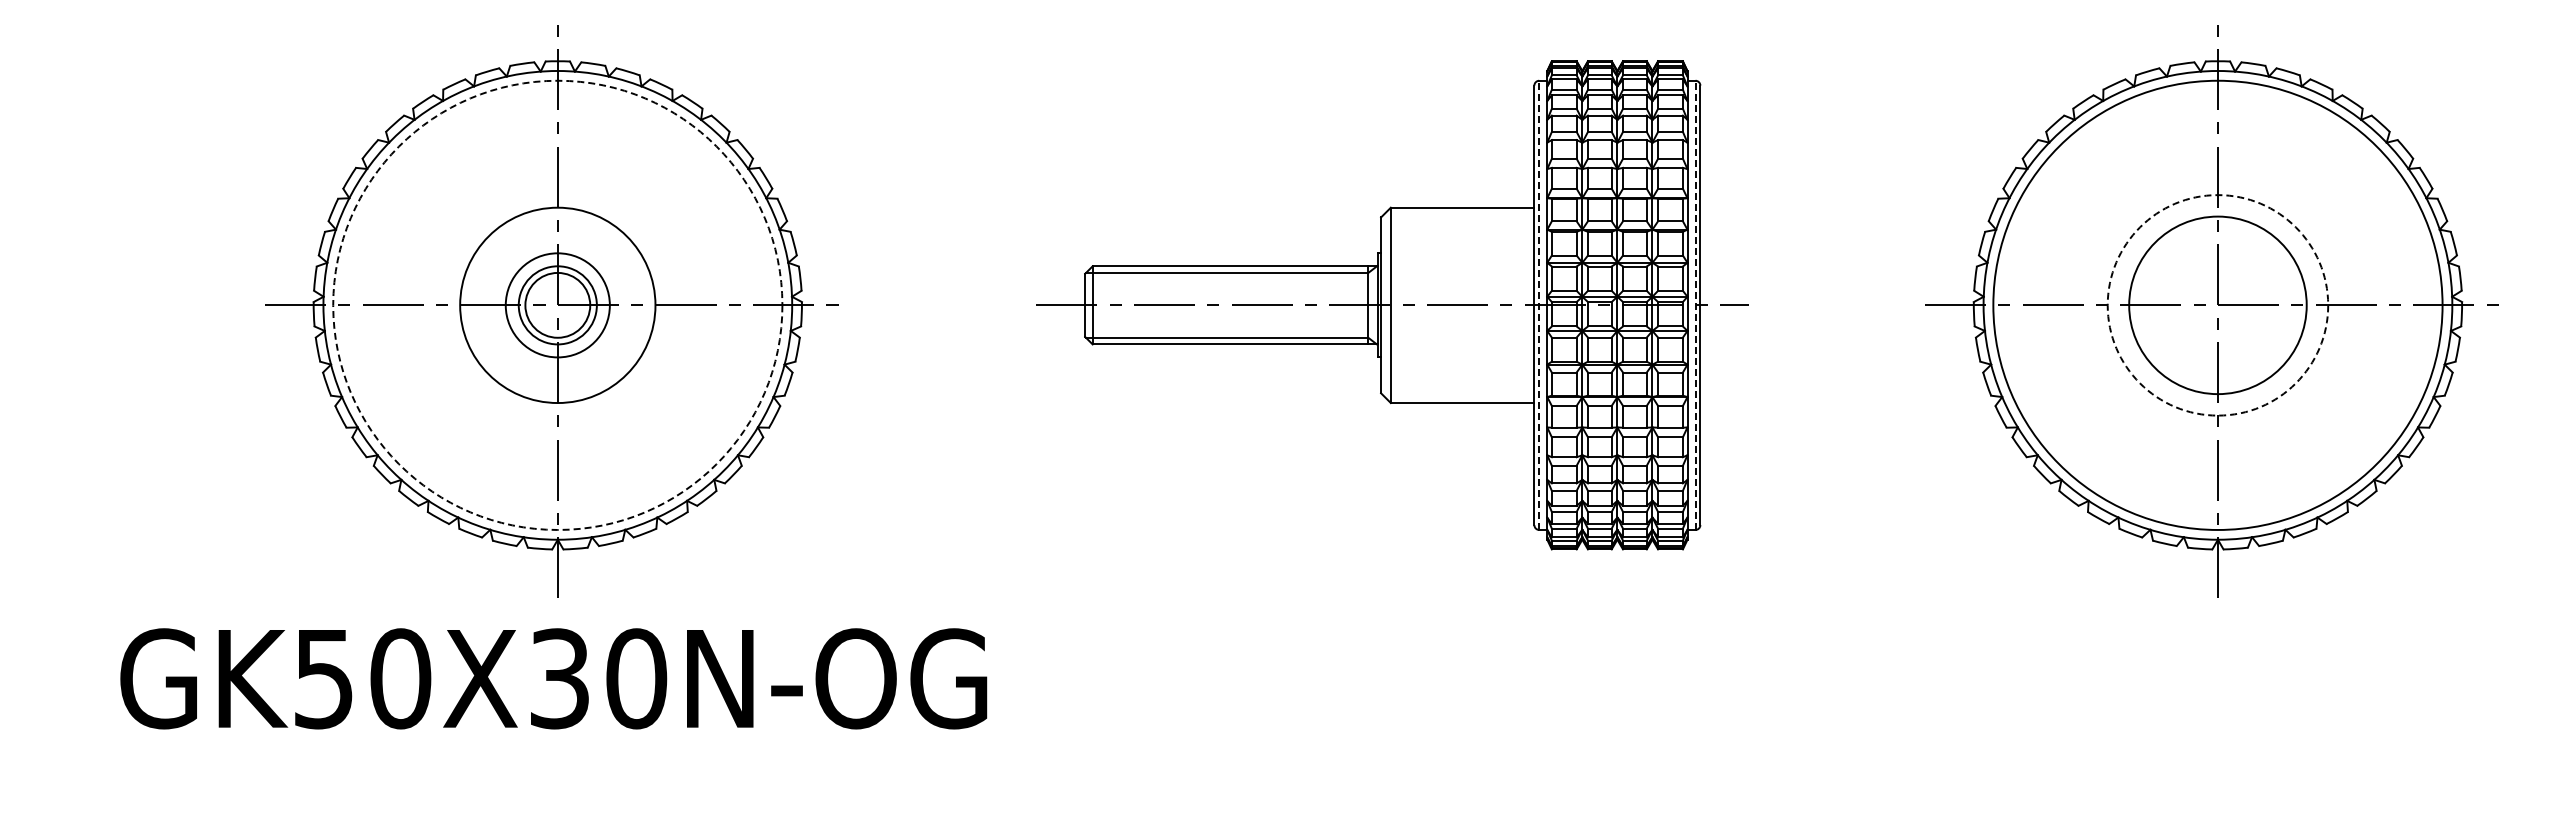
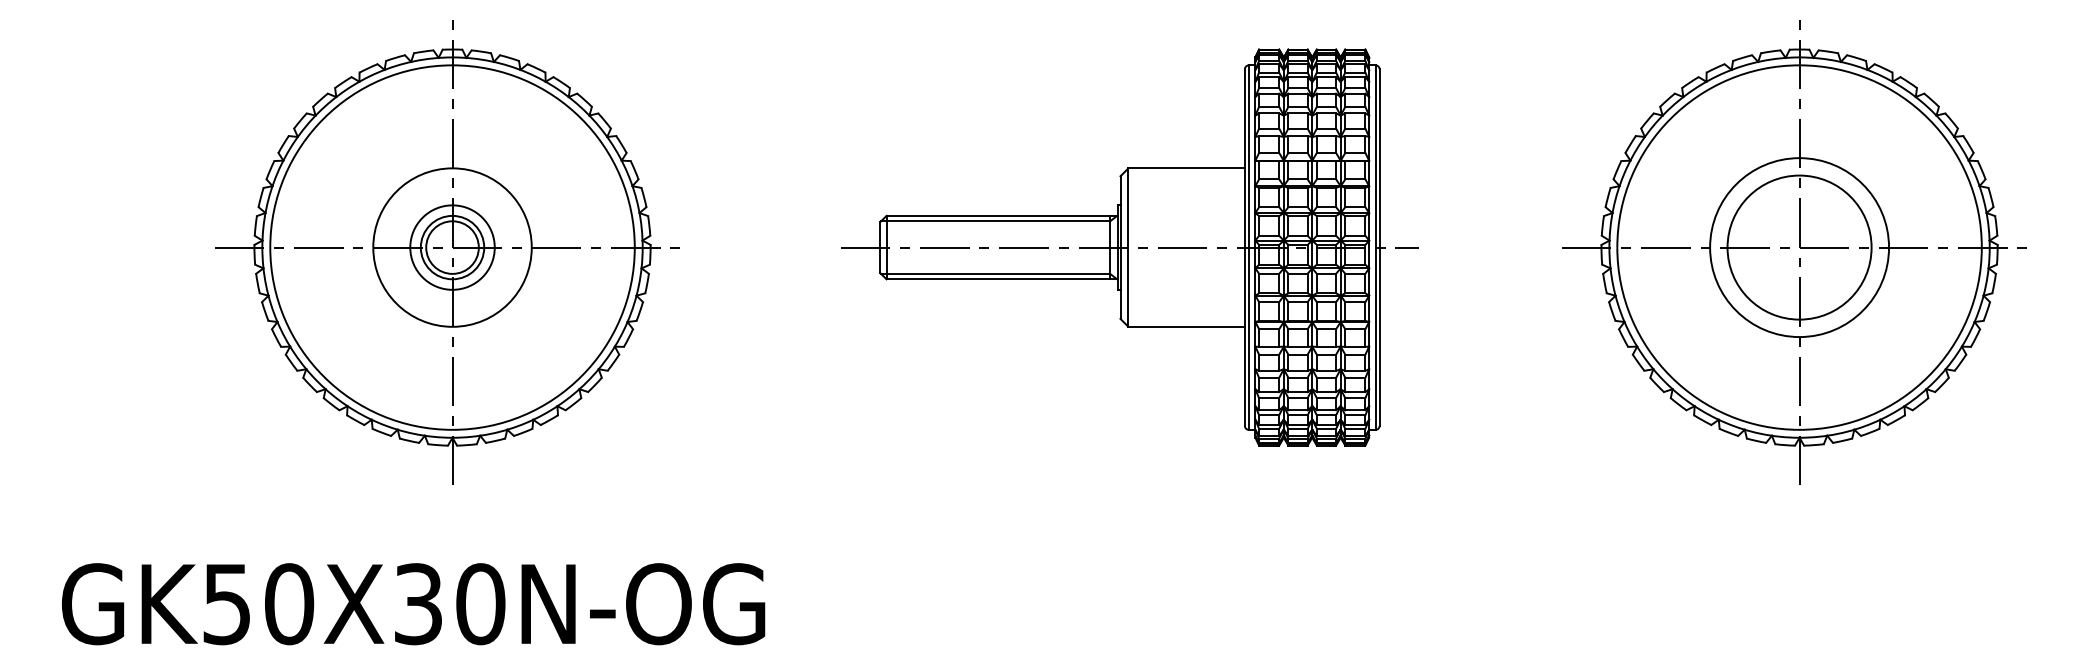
circle: (557, 304) -> (452, 246), dashed -> solid
line: (1539, 305) -> (1249, 247), dashed -> solid
line: (1695, 305) -> (1375, 247), dashed -> solid
circle: (2217, 305) -> (1799, 247), dashed -> solid
text: (553, 678) -> (413, 603), moved

